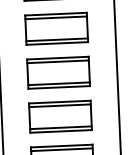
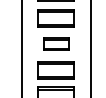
part: (57, 72) -> (55, 44), size x0.7

